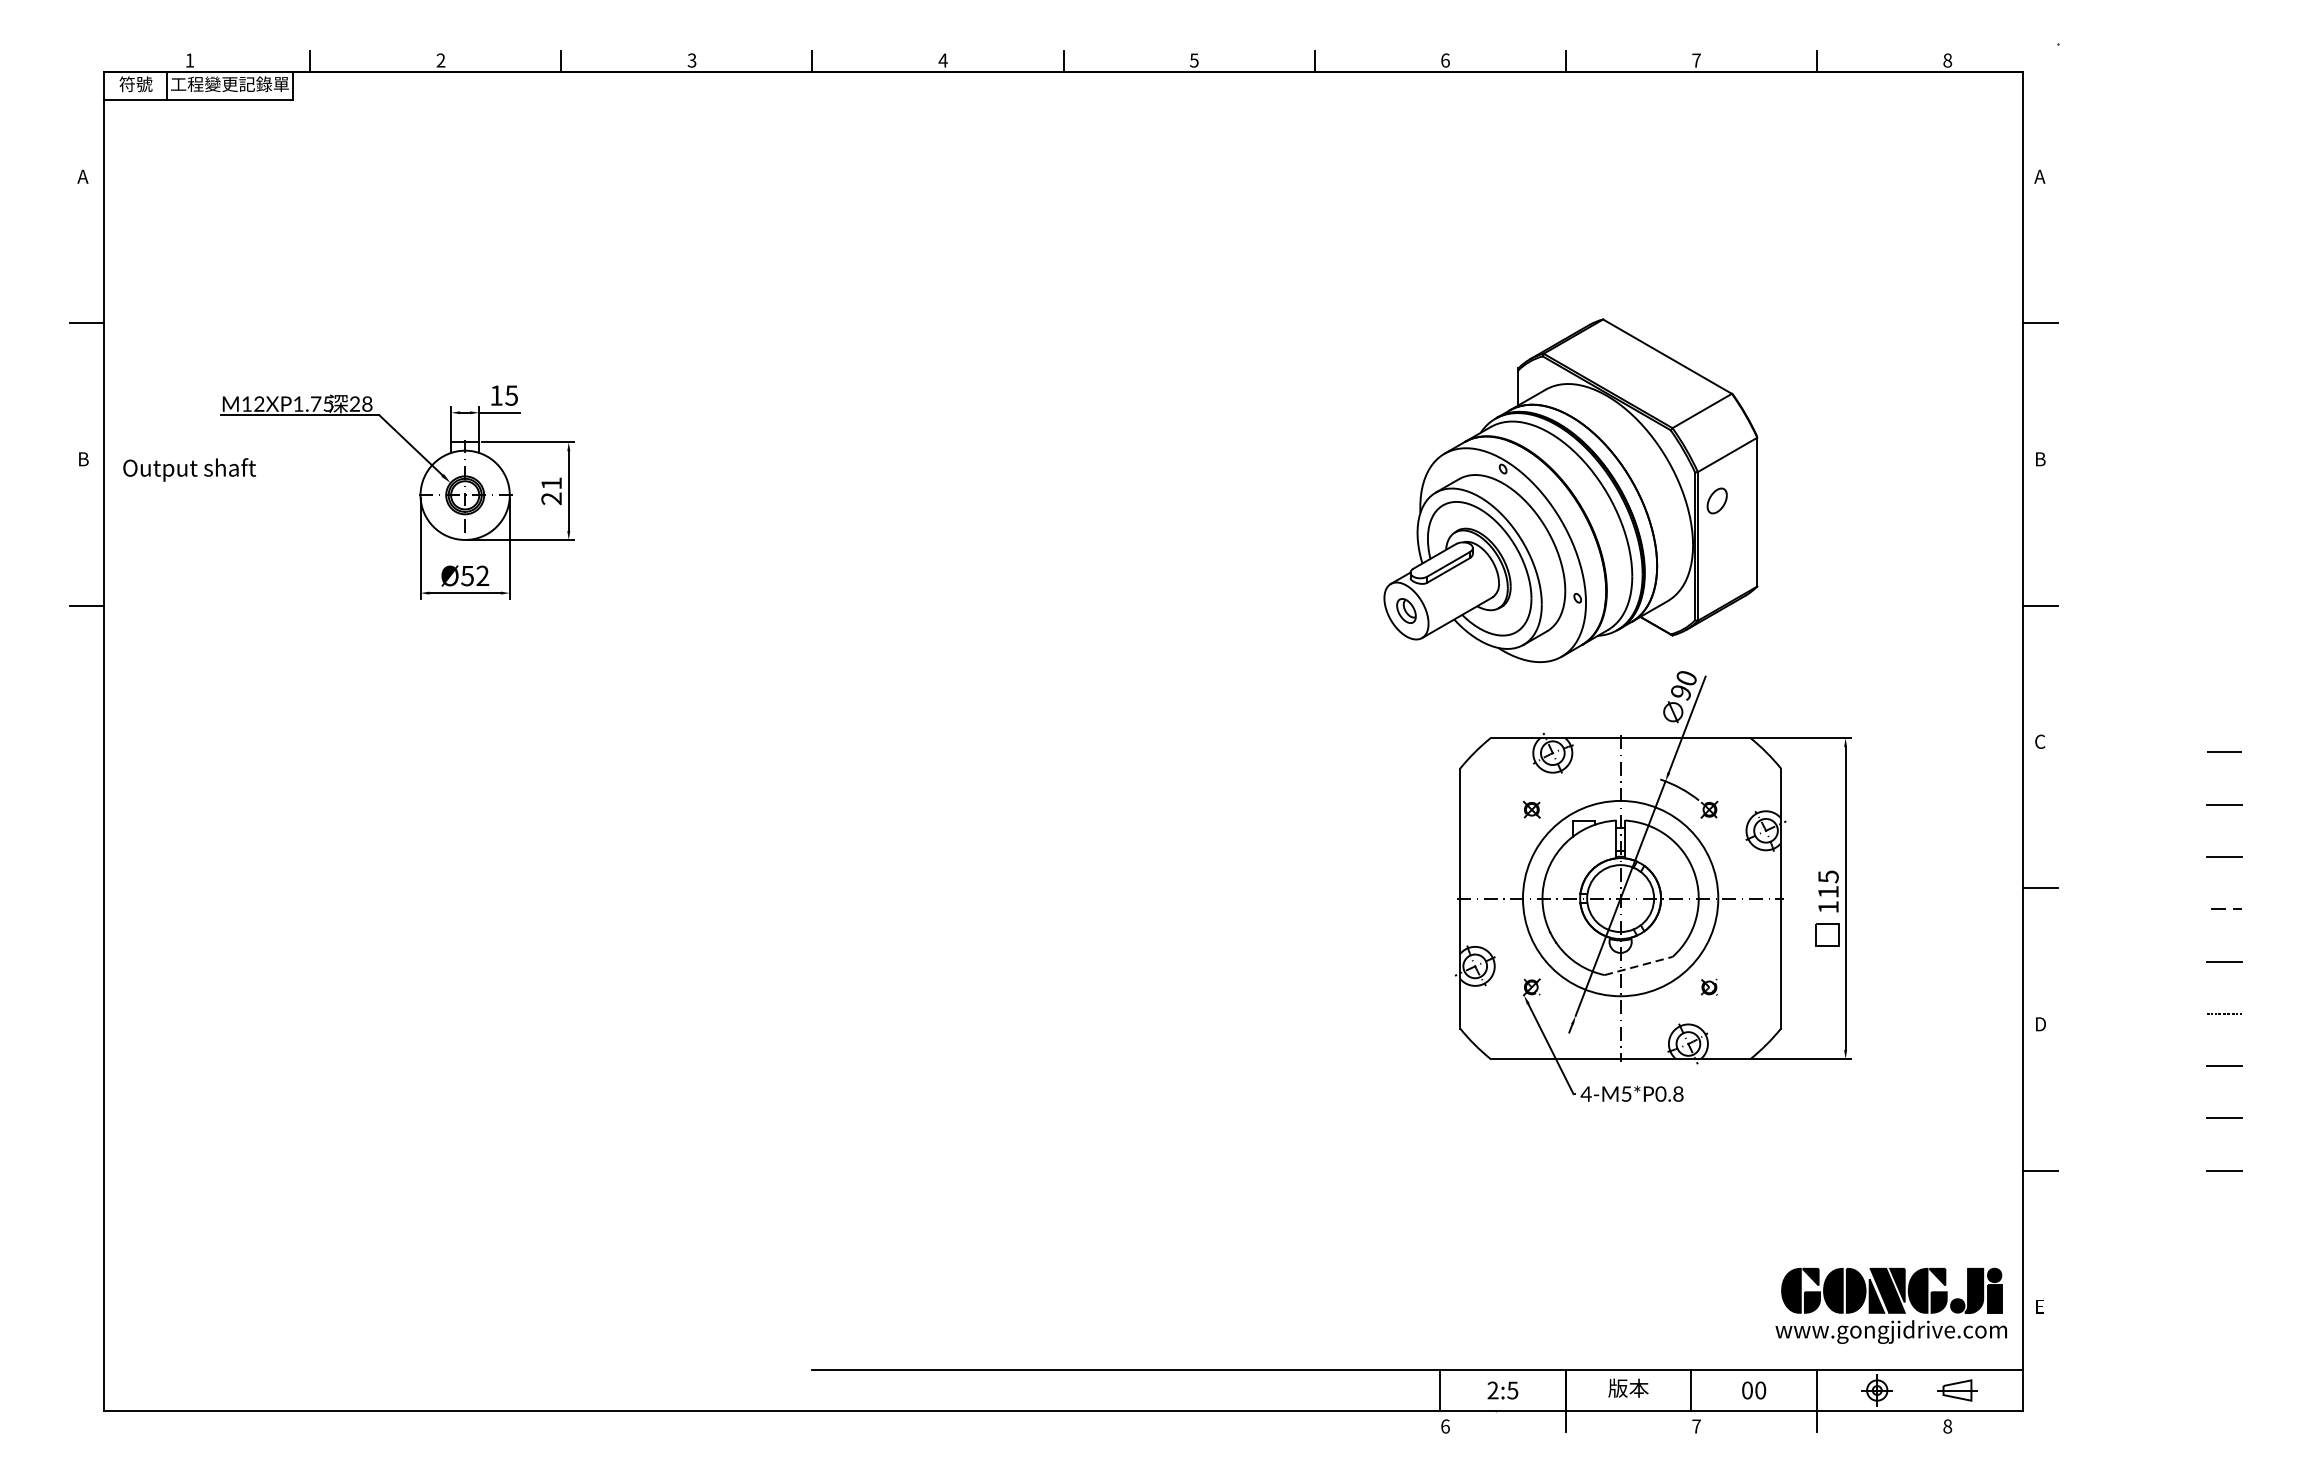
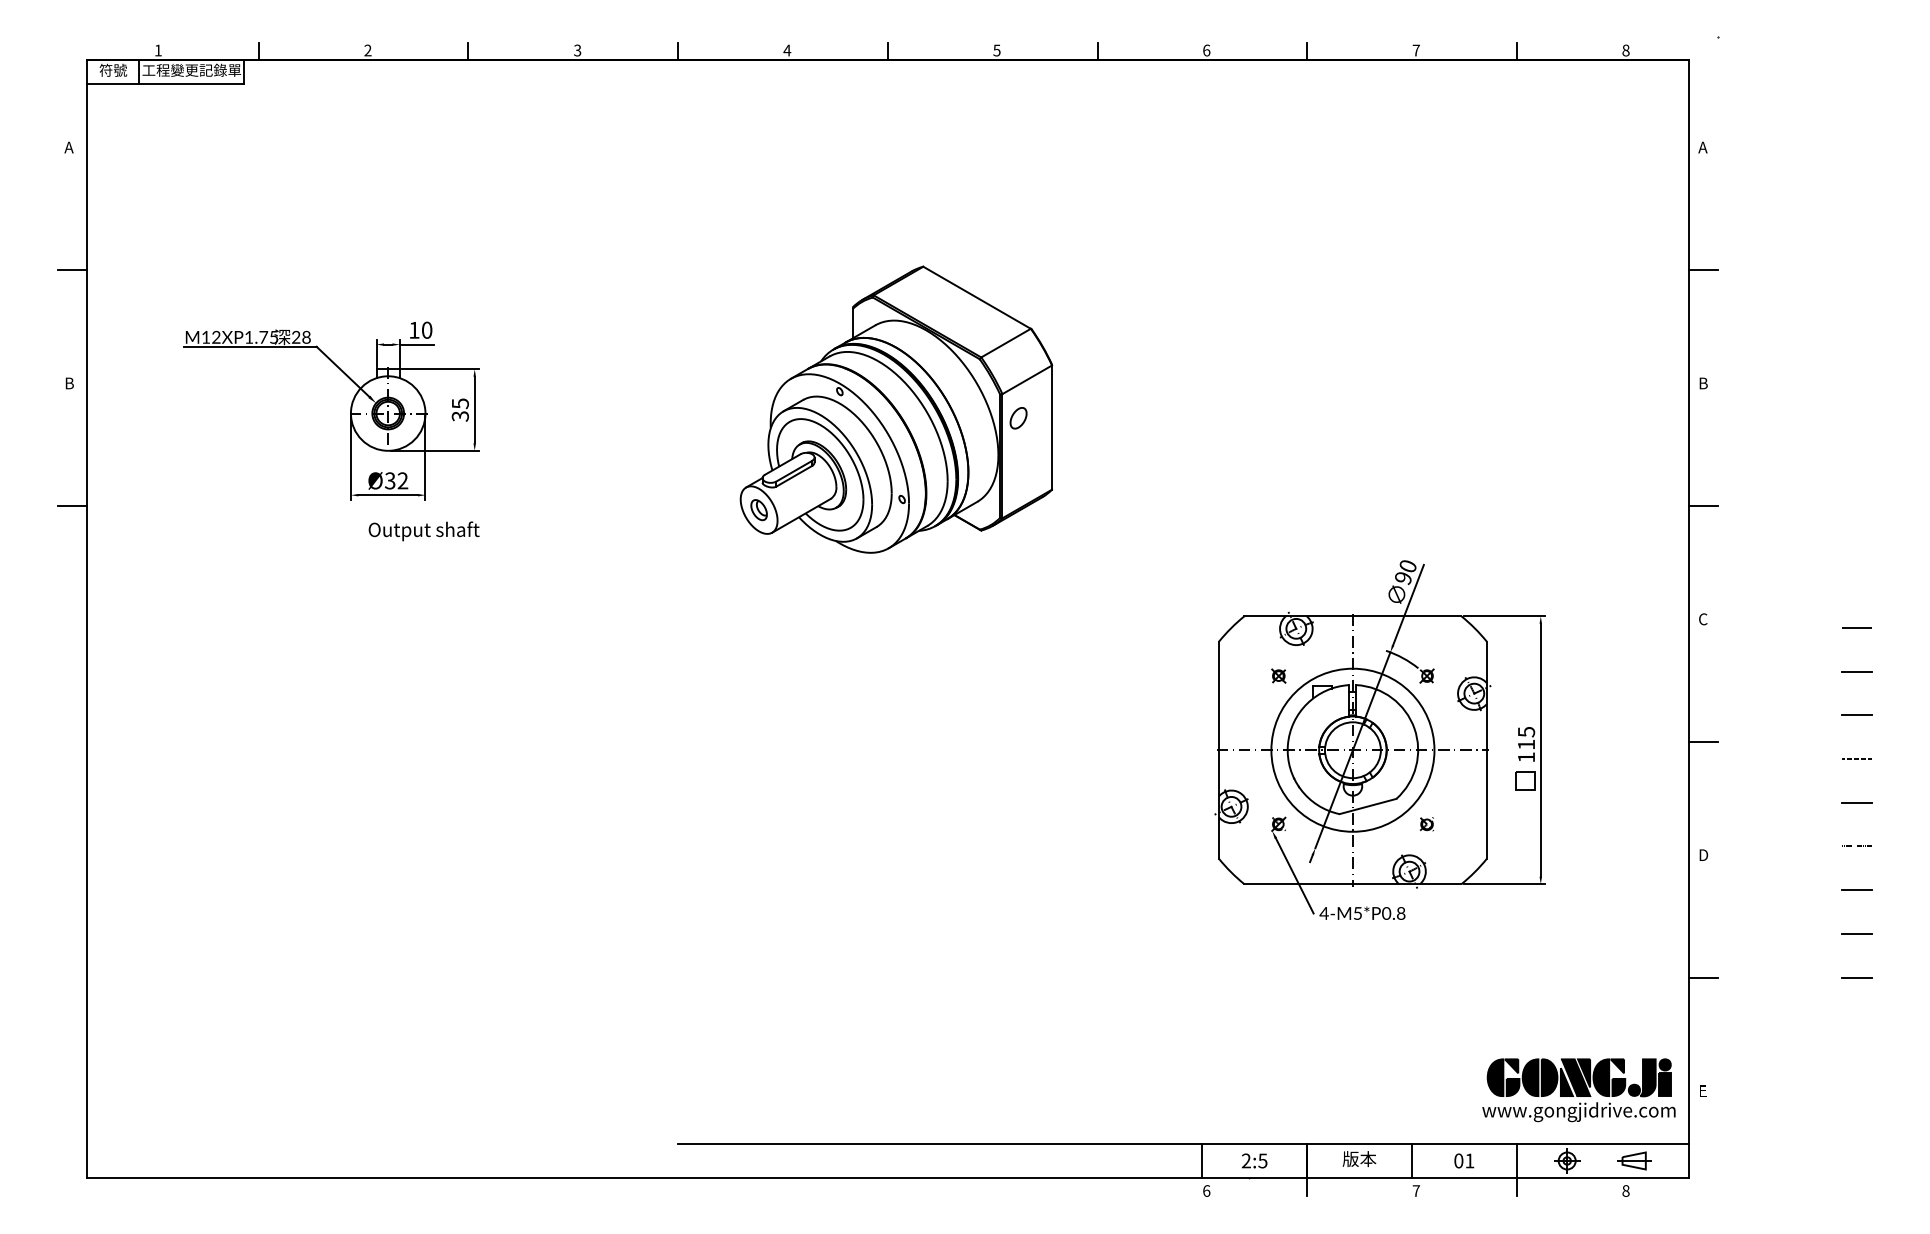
text: (511, 394) -> (426, 329), 15 -> 10
text: (188, 470) -> (423, 531), moved
text: (551, 490) -> (460, 409), 21 -> 35
part: (1571, 490) -> (896, 409), moved
text: (467, 575) -> (390, 480), Ø52 -> Ø32
line: (1639, 965) -> (1368, 806), dashed -> solid
text: (1760, 1389) -> (1469, 1160), 00 -> 01

